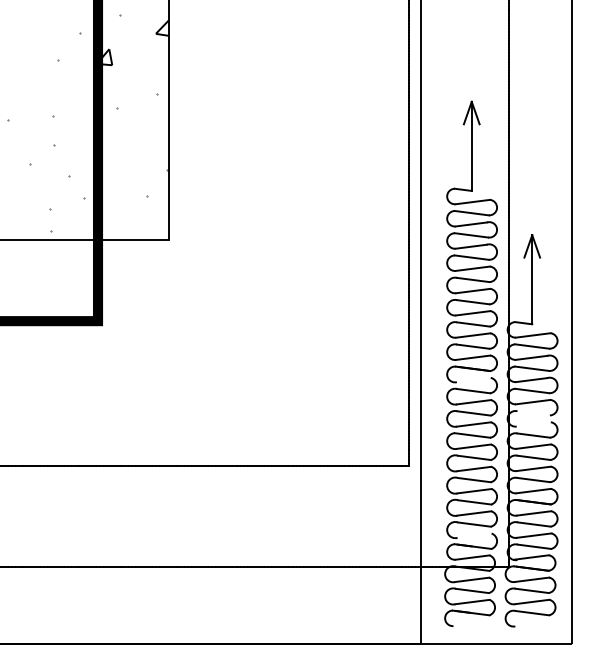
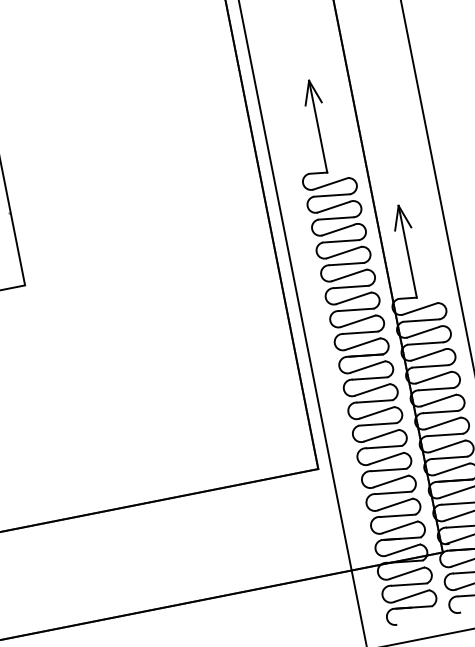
line: (473, 379) -> (367, 366), added
line: (533, 413) -> (436, 389), added
line: (533, 424) -> (438, 400), added
line: (474, 535) -> (400, 527), added

